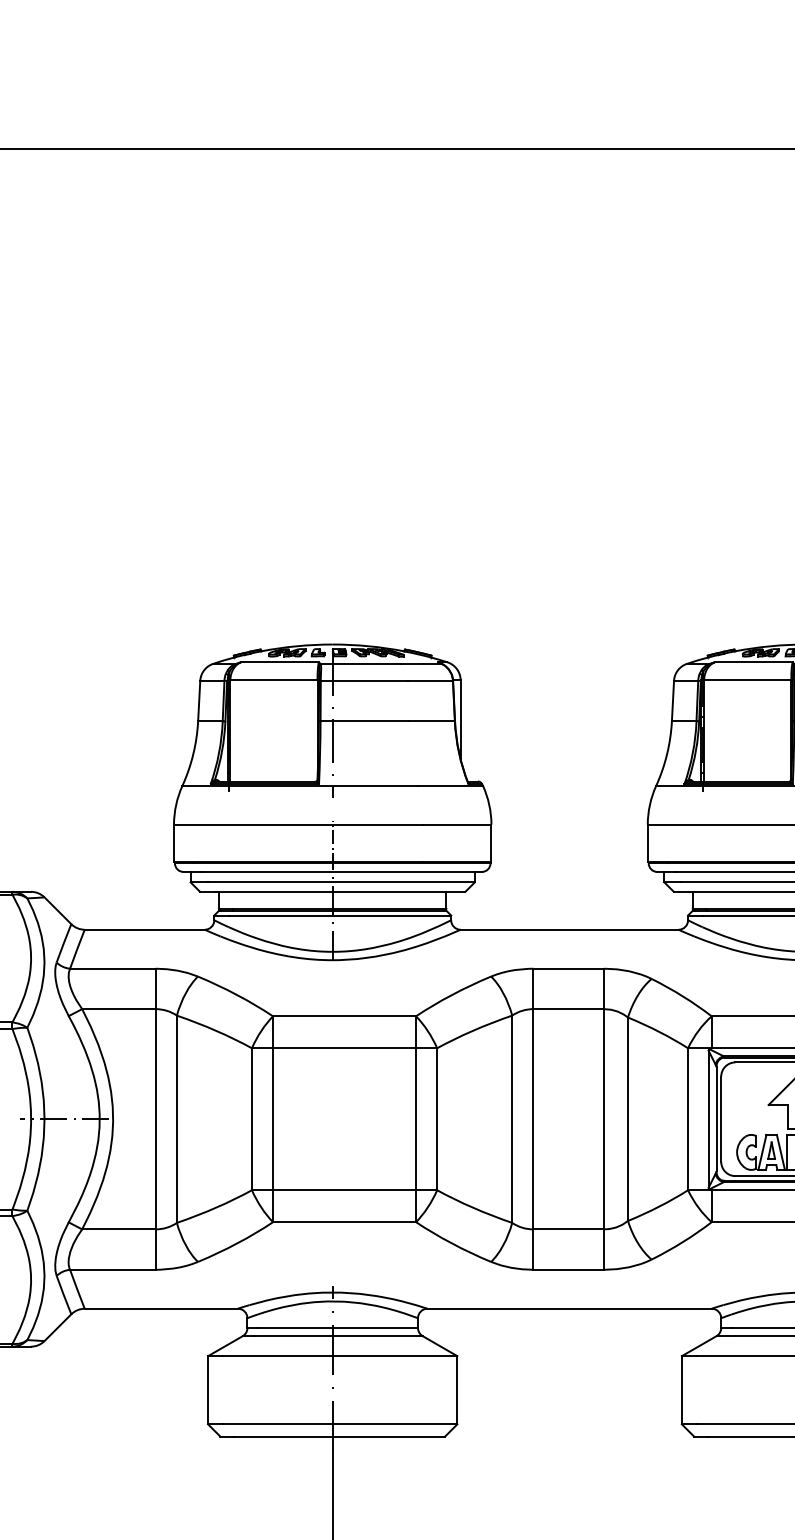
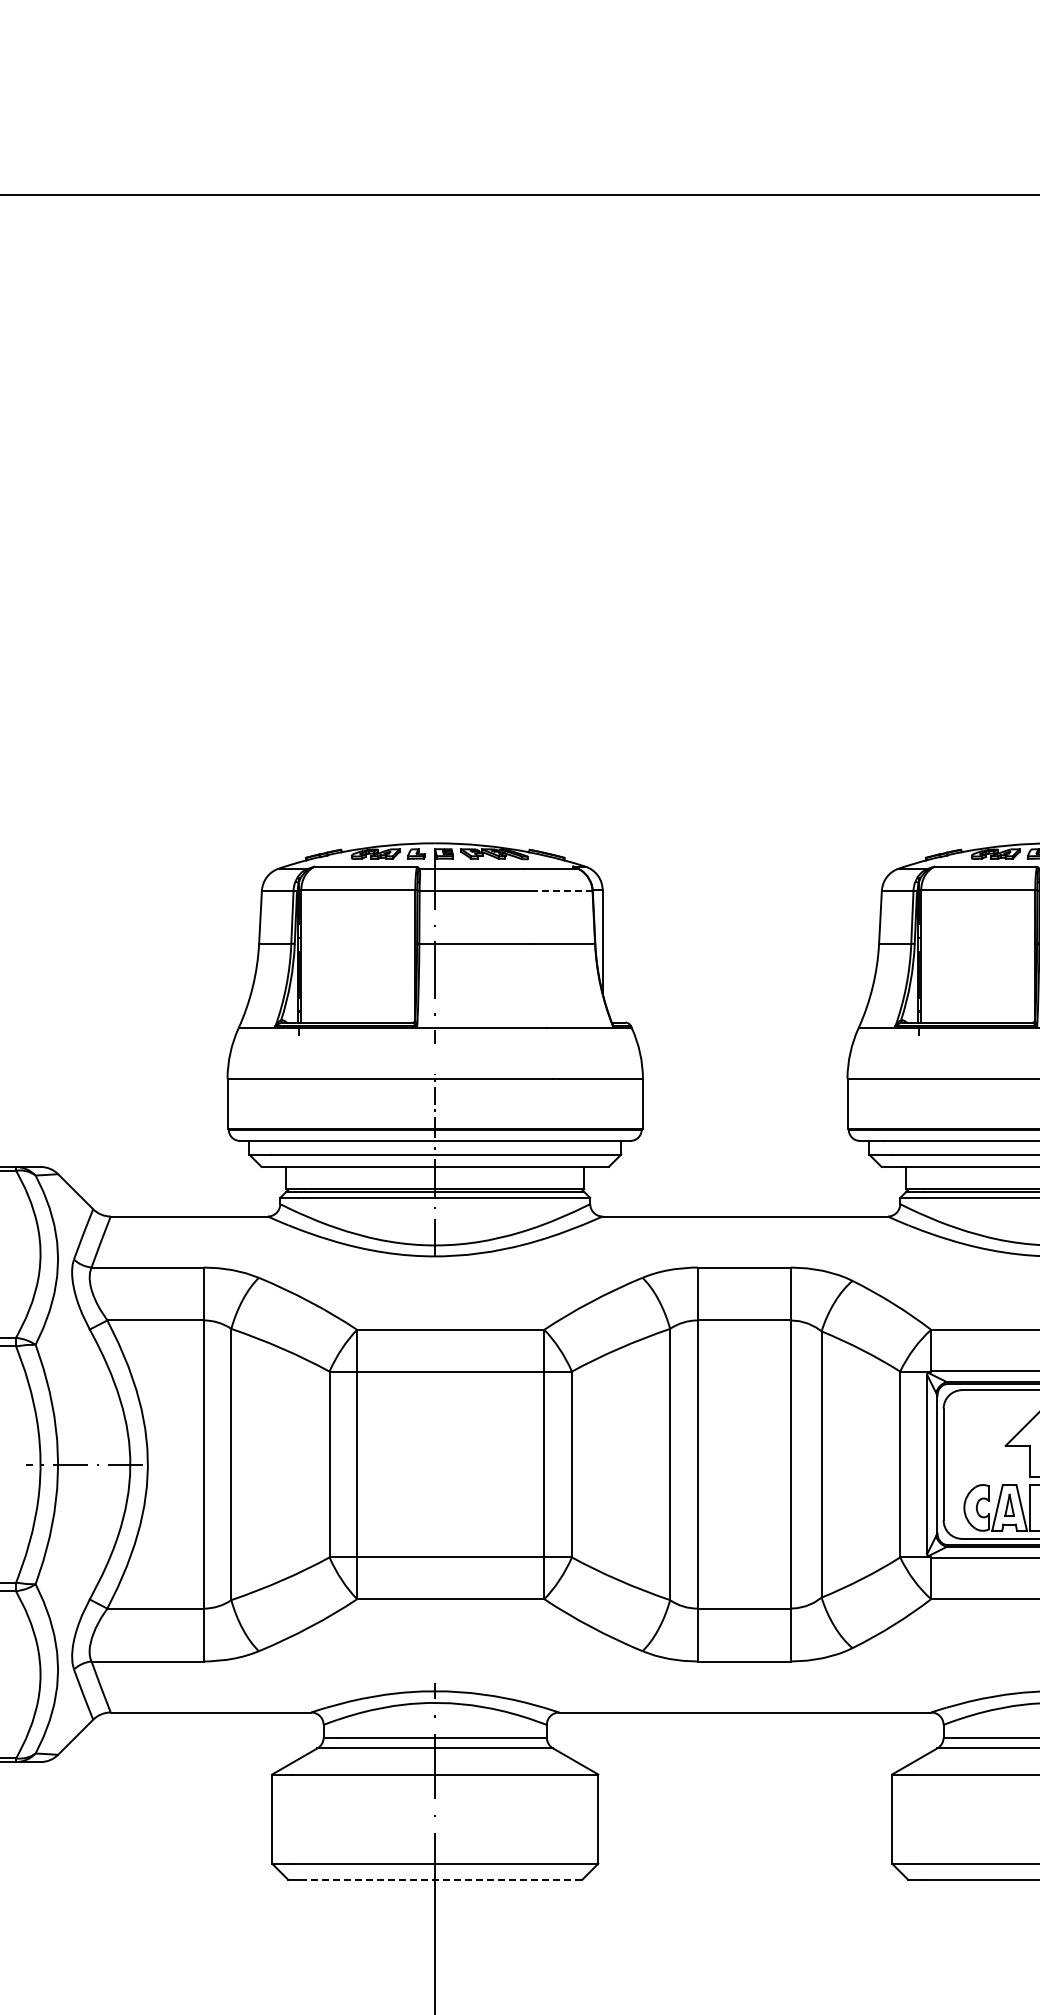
line: (429, 680) -> (562, 890), solid -> dashed
line: (339, 1436) -> (444, 1879), solid -> dashed

